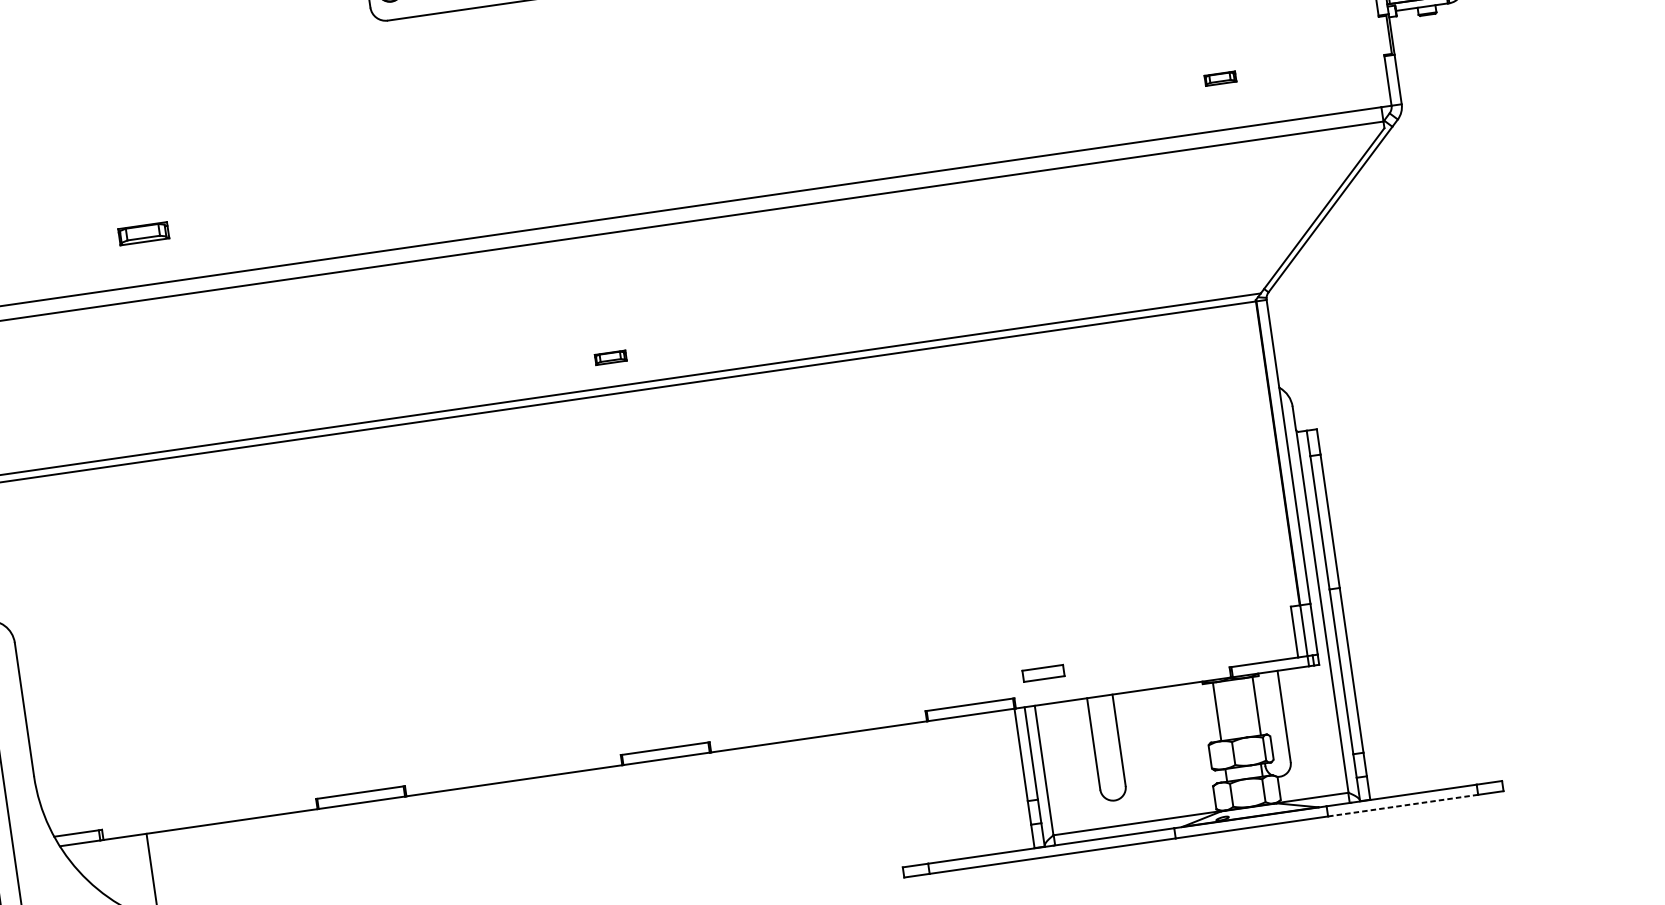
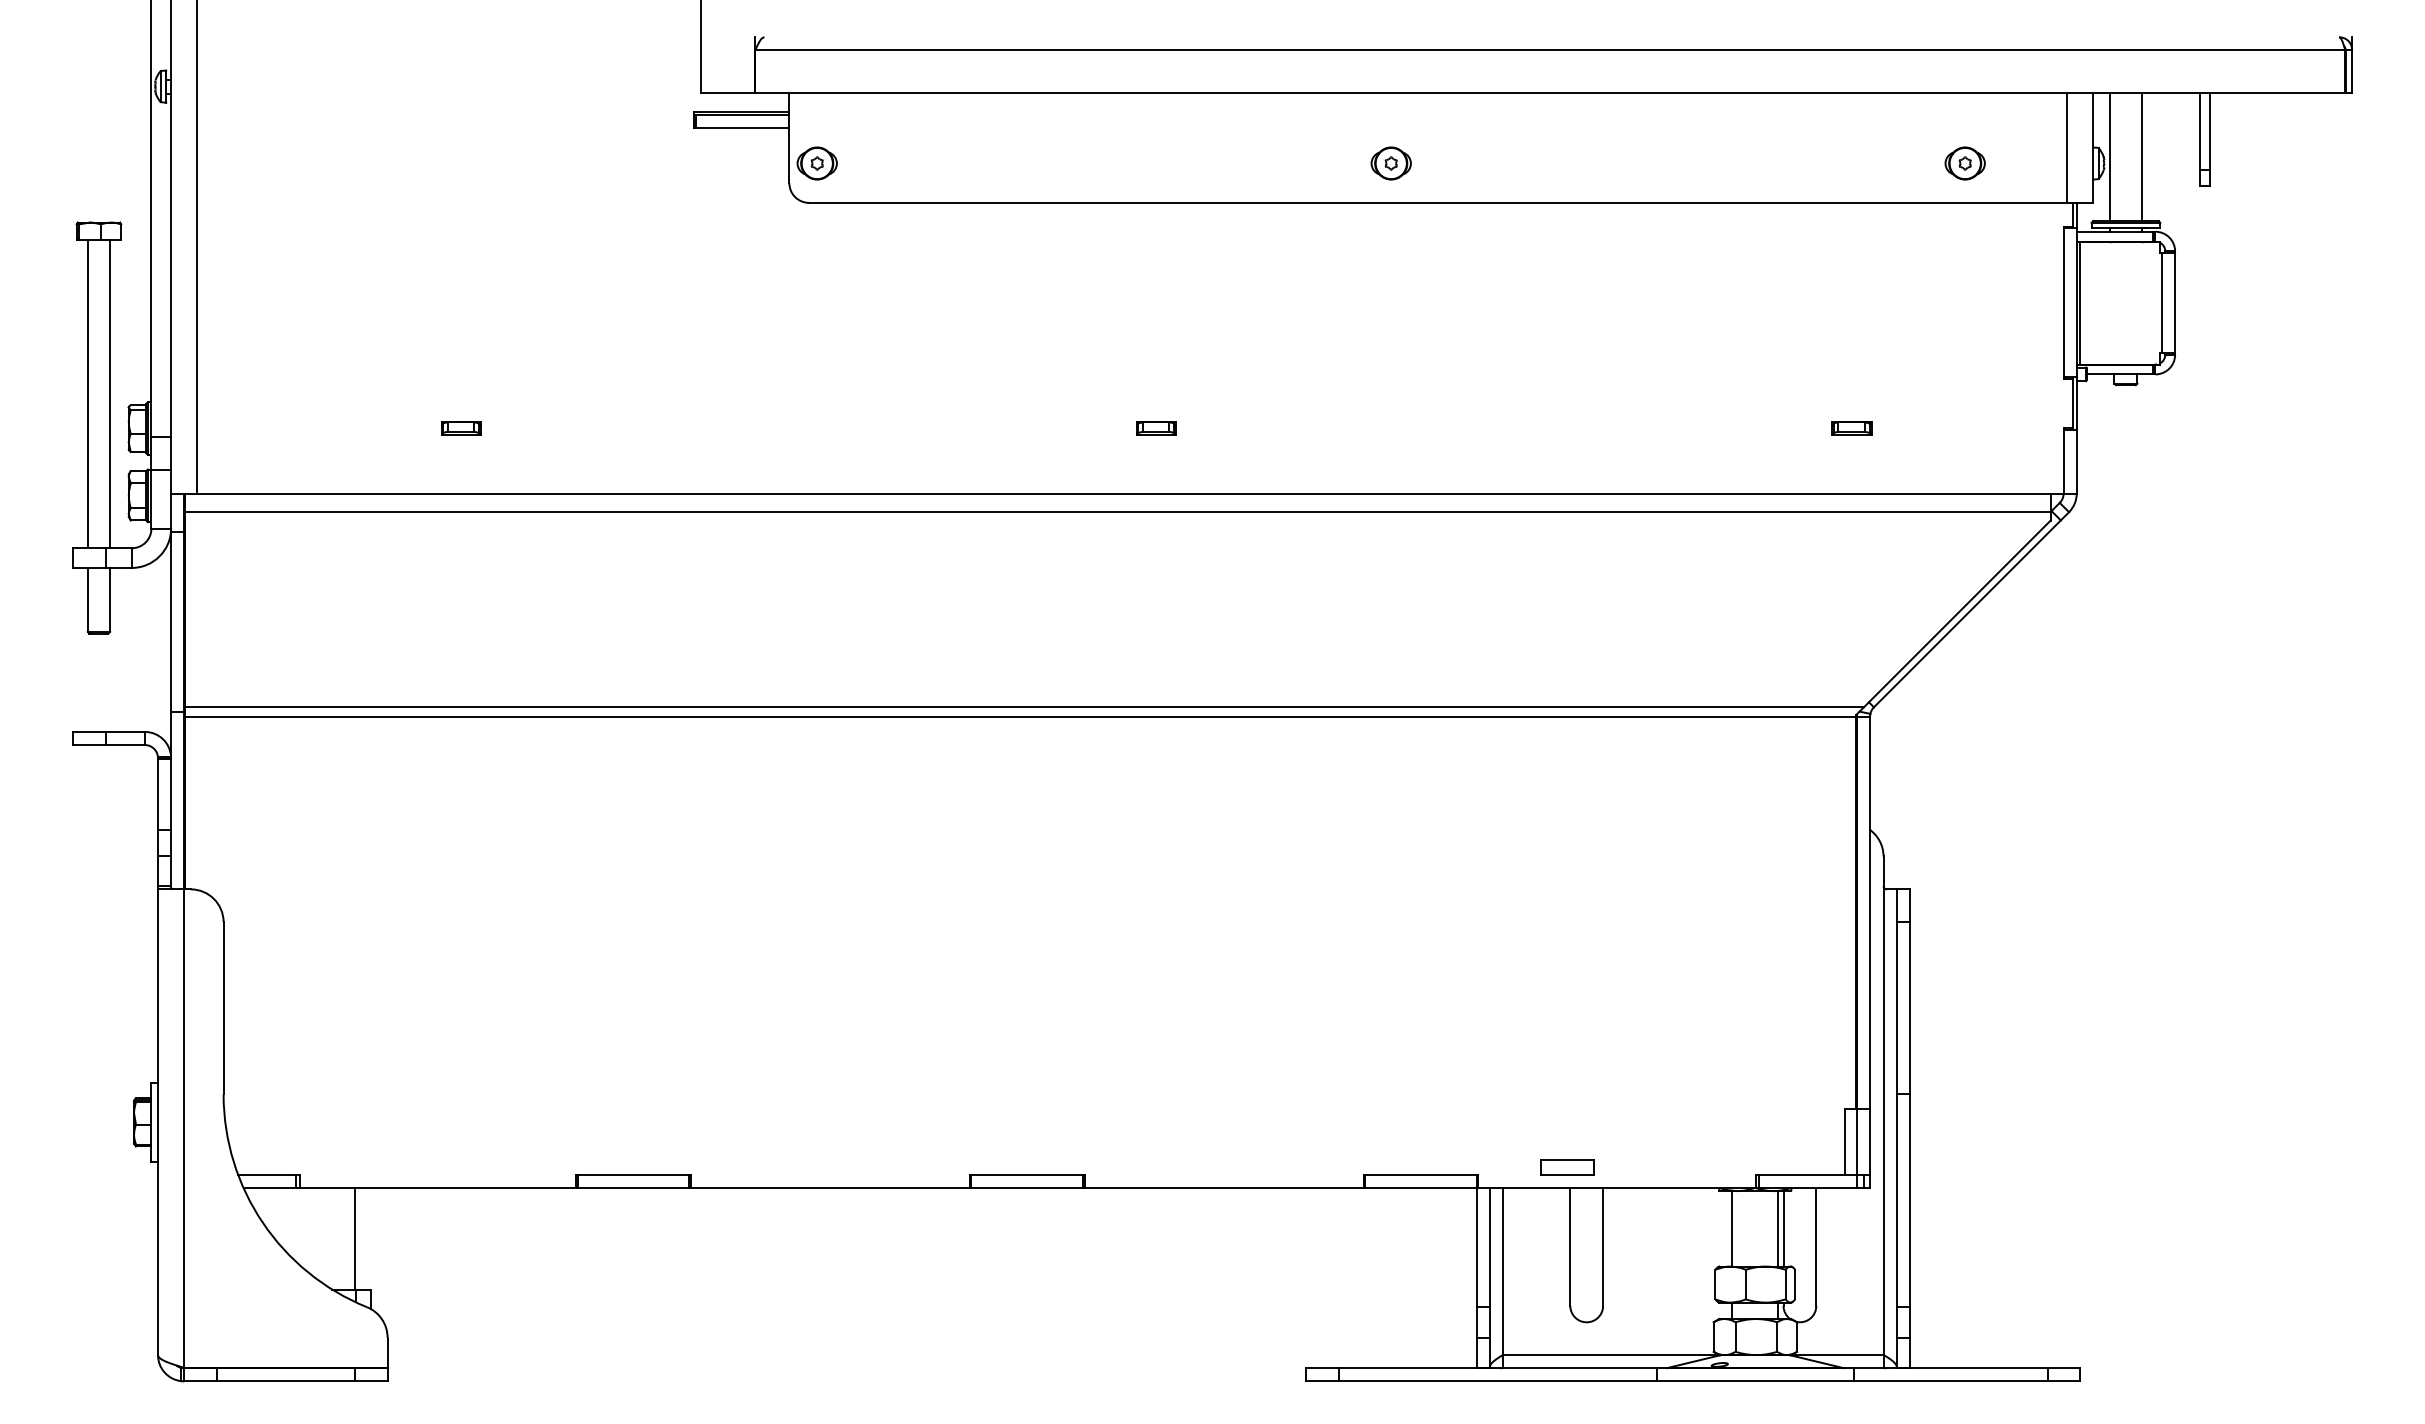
part: (143, 234) -> (461, 428), size x0.62
part: (610, 358) -> (1156, 428), moved
part: (1043, 673) -> (1567, 1167), moved
line: (1252, 706) -> (1778, 1228), added
line: (1403, 805) -> (1950, 1381), dashed -> solid

